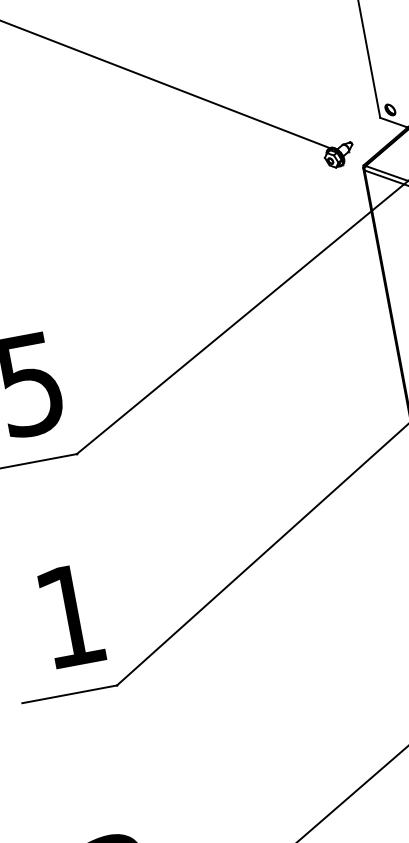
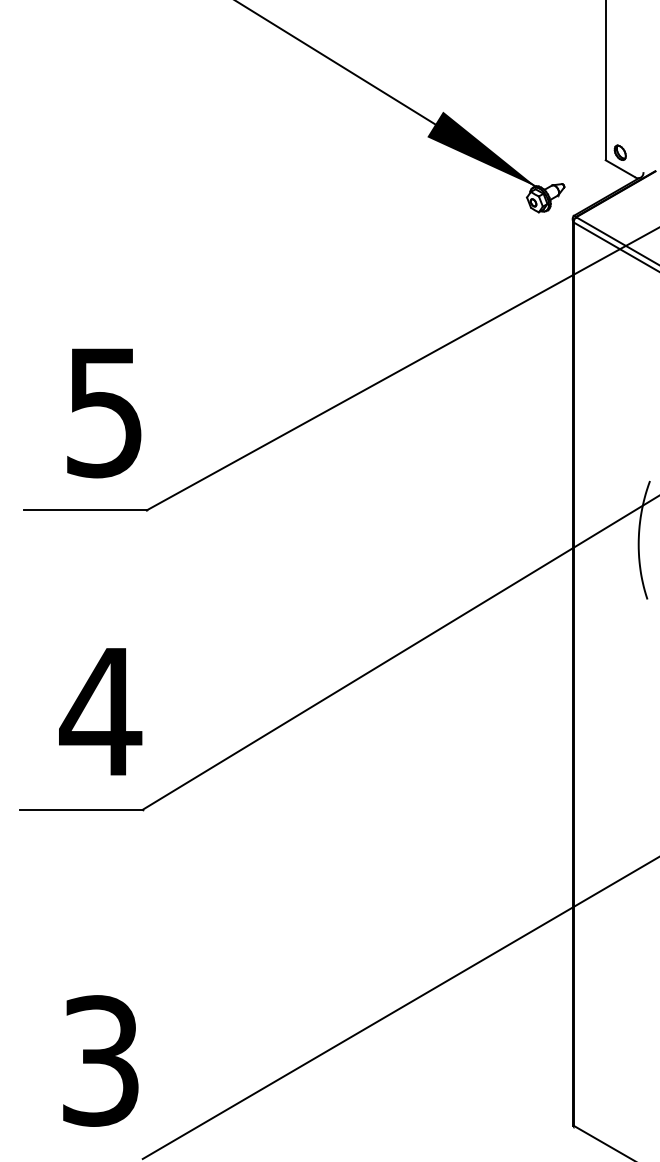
fill: (283, 127) -> (482, 149), added
text: (70, 615) -> (100, 711), 1 -> 4

